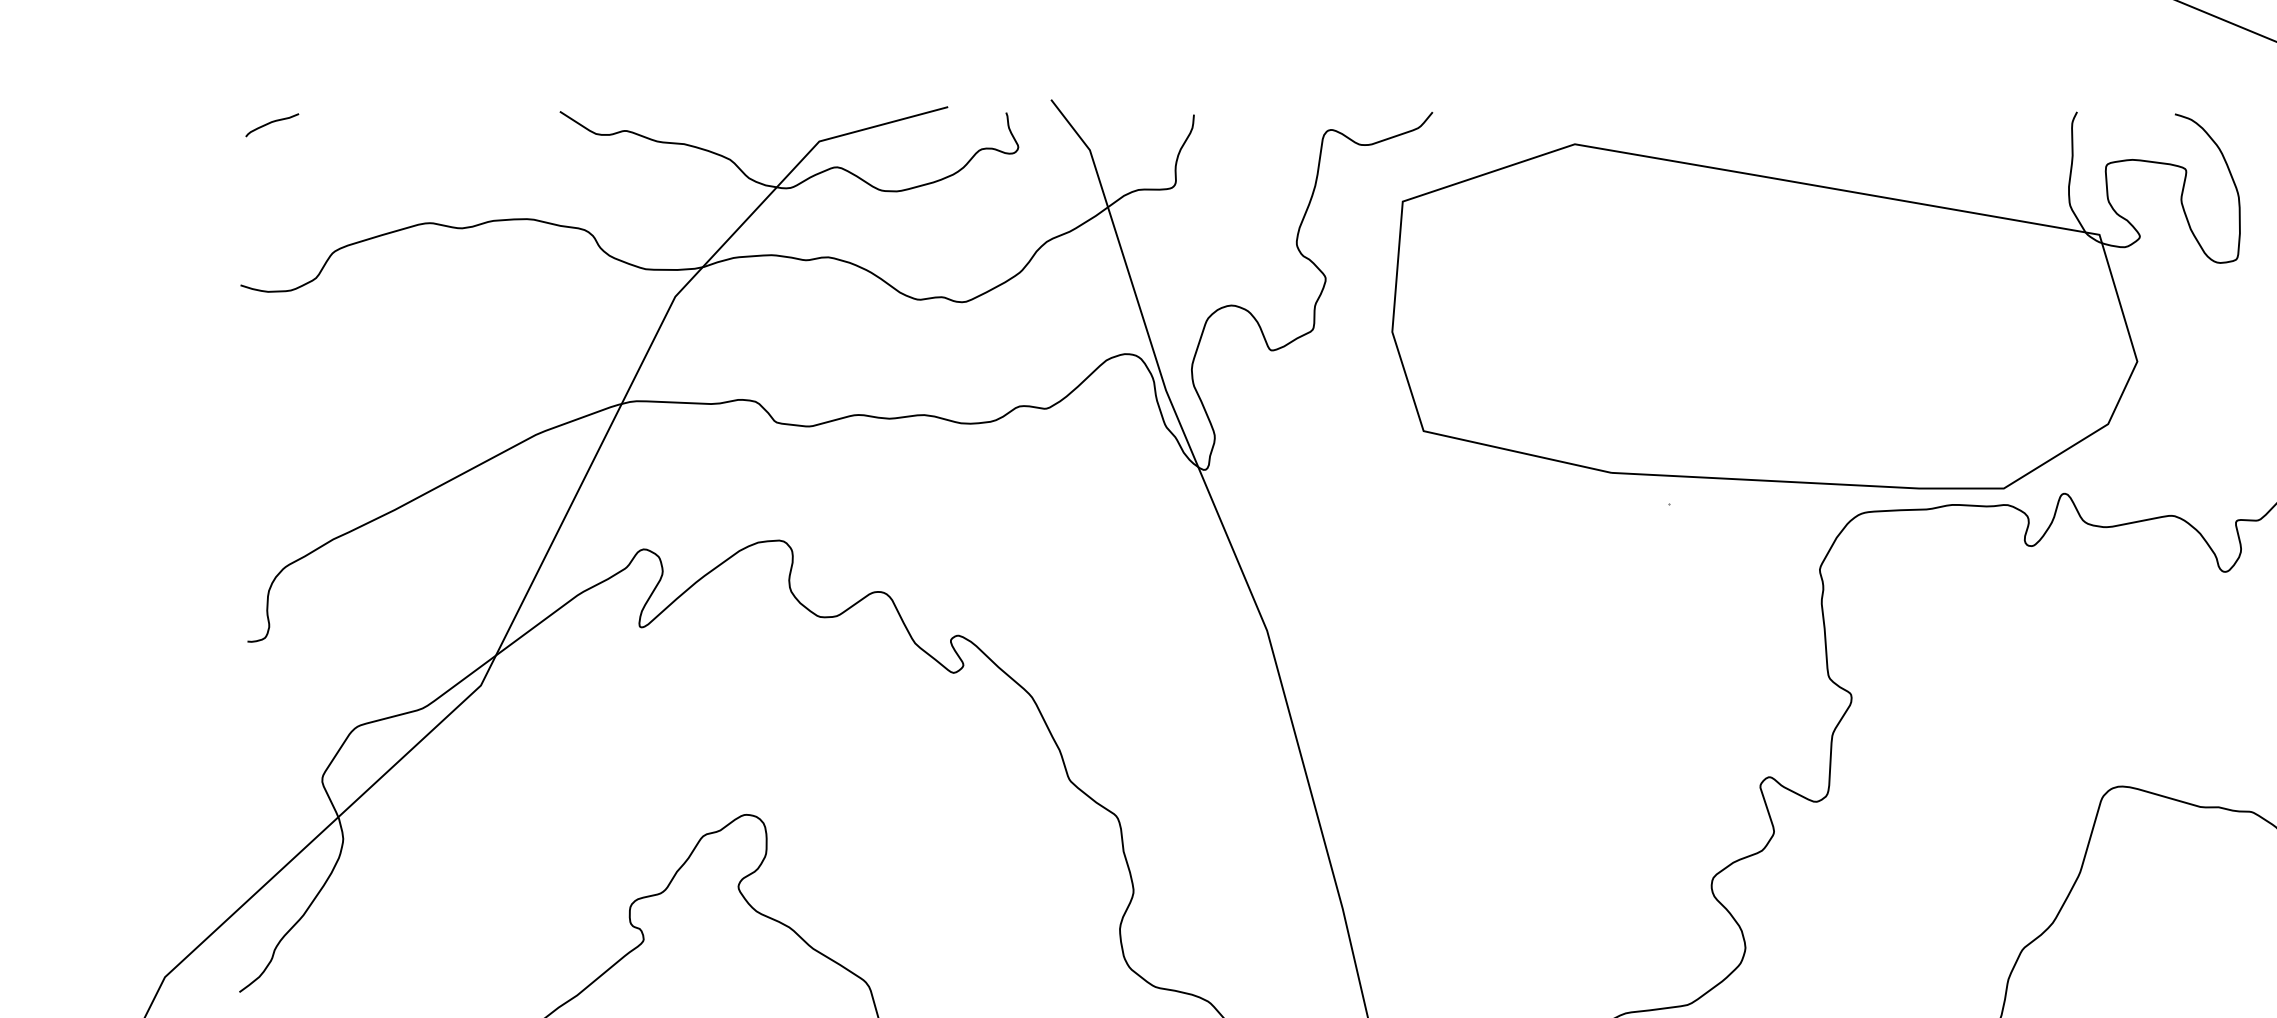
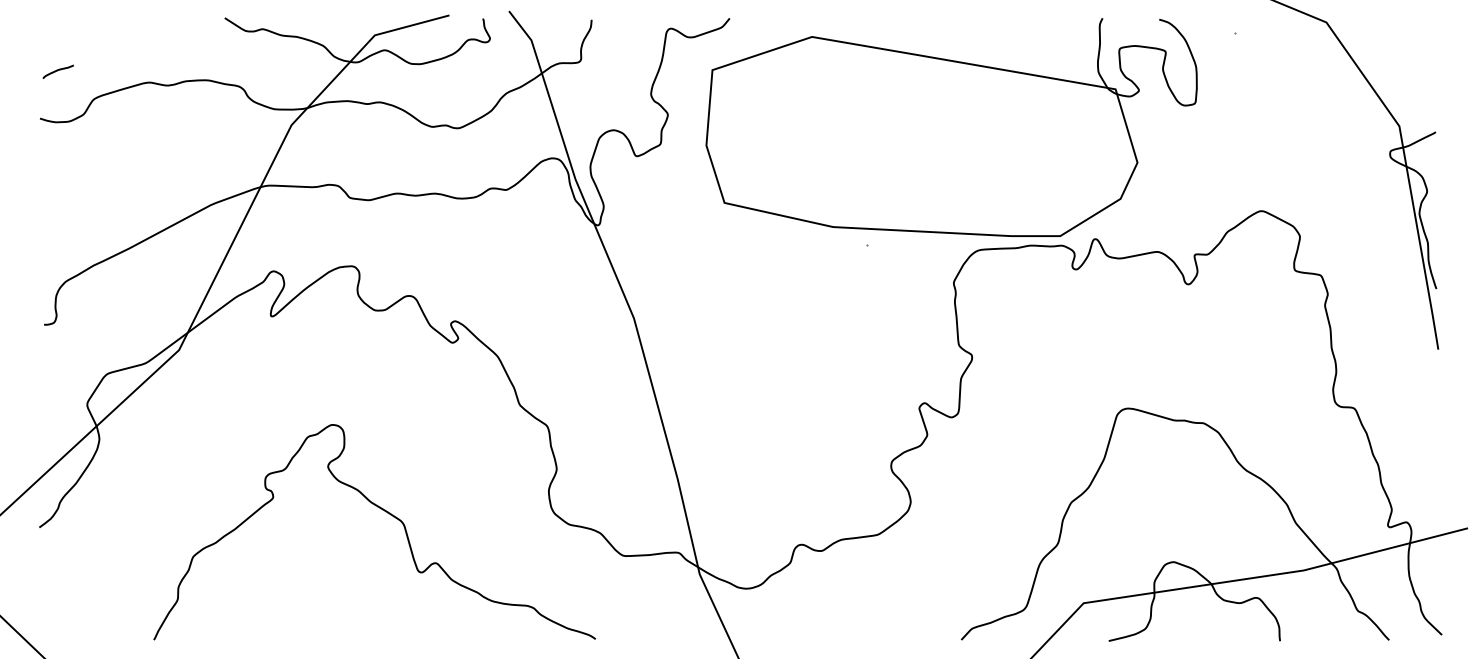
curve: (270, 124) -> (57, 71), moved

